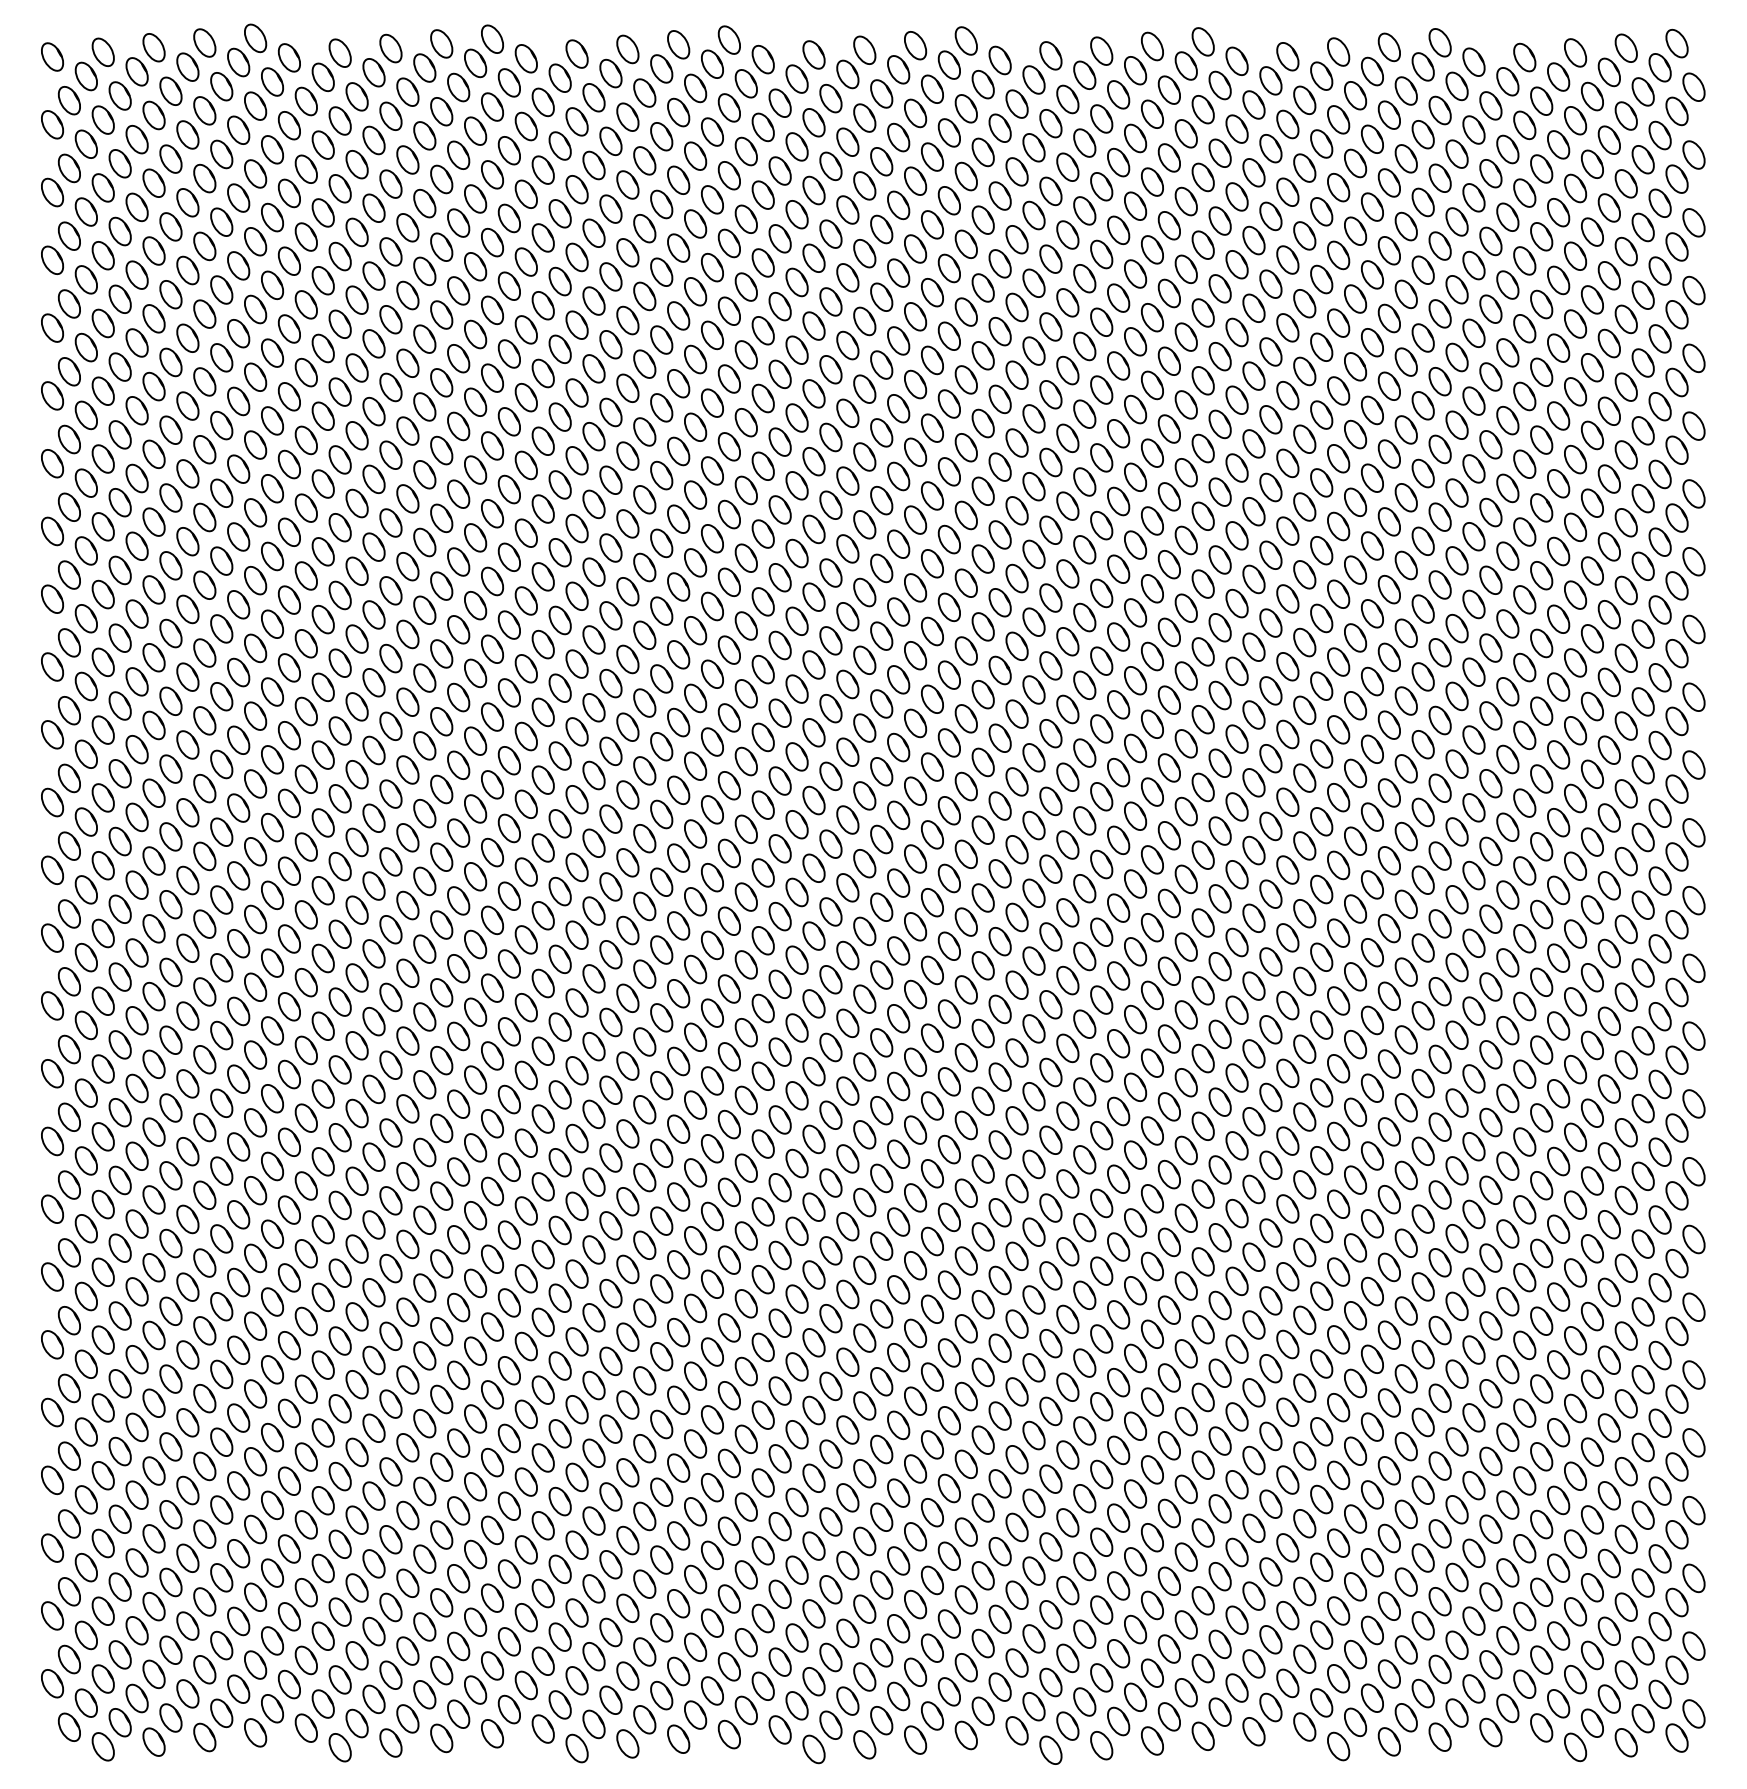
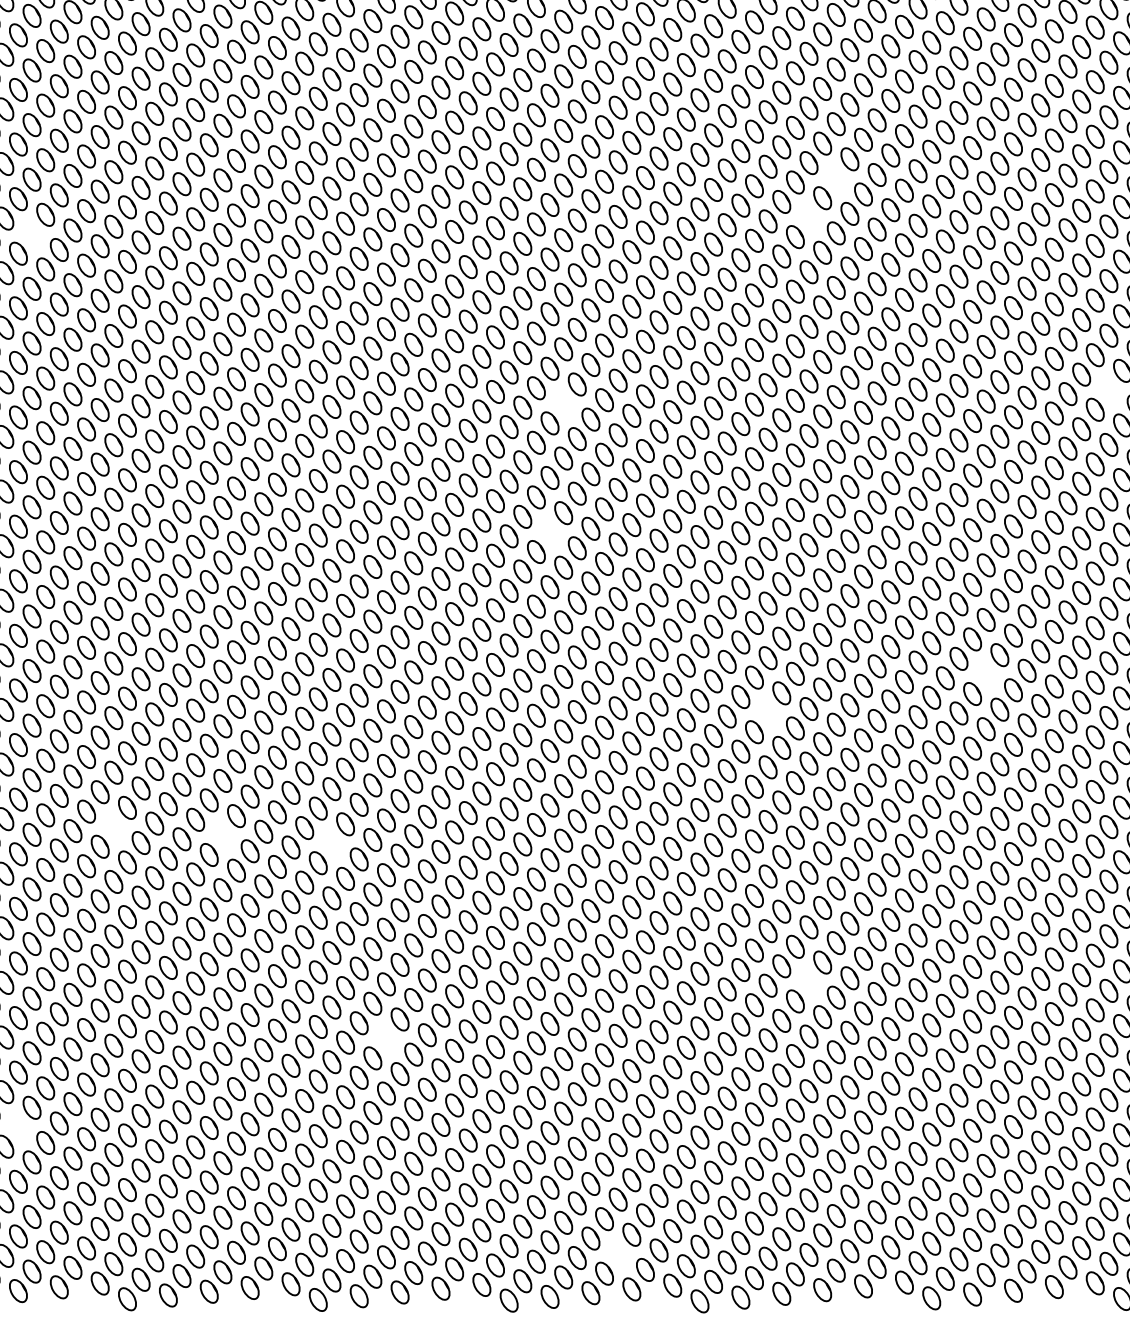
part: (1219, 356) -> (835, 178), removed
part: (1185, 404) -> (808, 217), removed
part: (221, 425) -> (31, 234), removed
part: (1558, 618) -> (1108, 389), removed
part: (881, 635) -> (563, 403), removed
part: (864, 795) -> (549, 532), removed
part: (1405, 971) -> (985, 674), removed
part: (1135, 1019) -> (768, 712), removed
part: (322, 1161) -> (113, 827), removed
part: (458, 1171) -> (222, 835), removed
part: (593, 1181) -> (331, 843), removed
part: (1185, 1353) -> (808, 981), removed
part: (661, 1424) -> (386, 1038), removed
part: (204, 1533) -> (18, 1126), removed
part: (948, 1691) -> (617, 1254), removed

